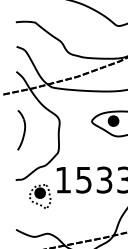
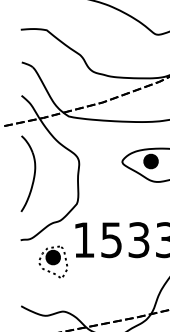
part: (21, 130) -> (28, 173), size x1.43

